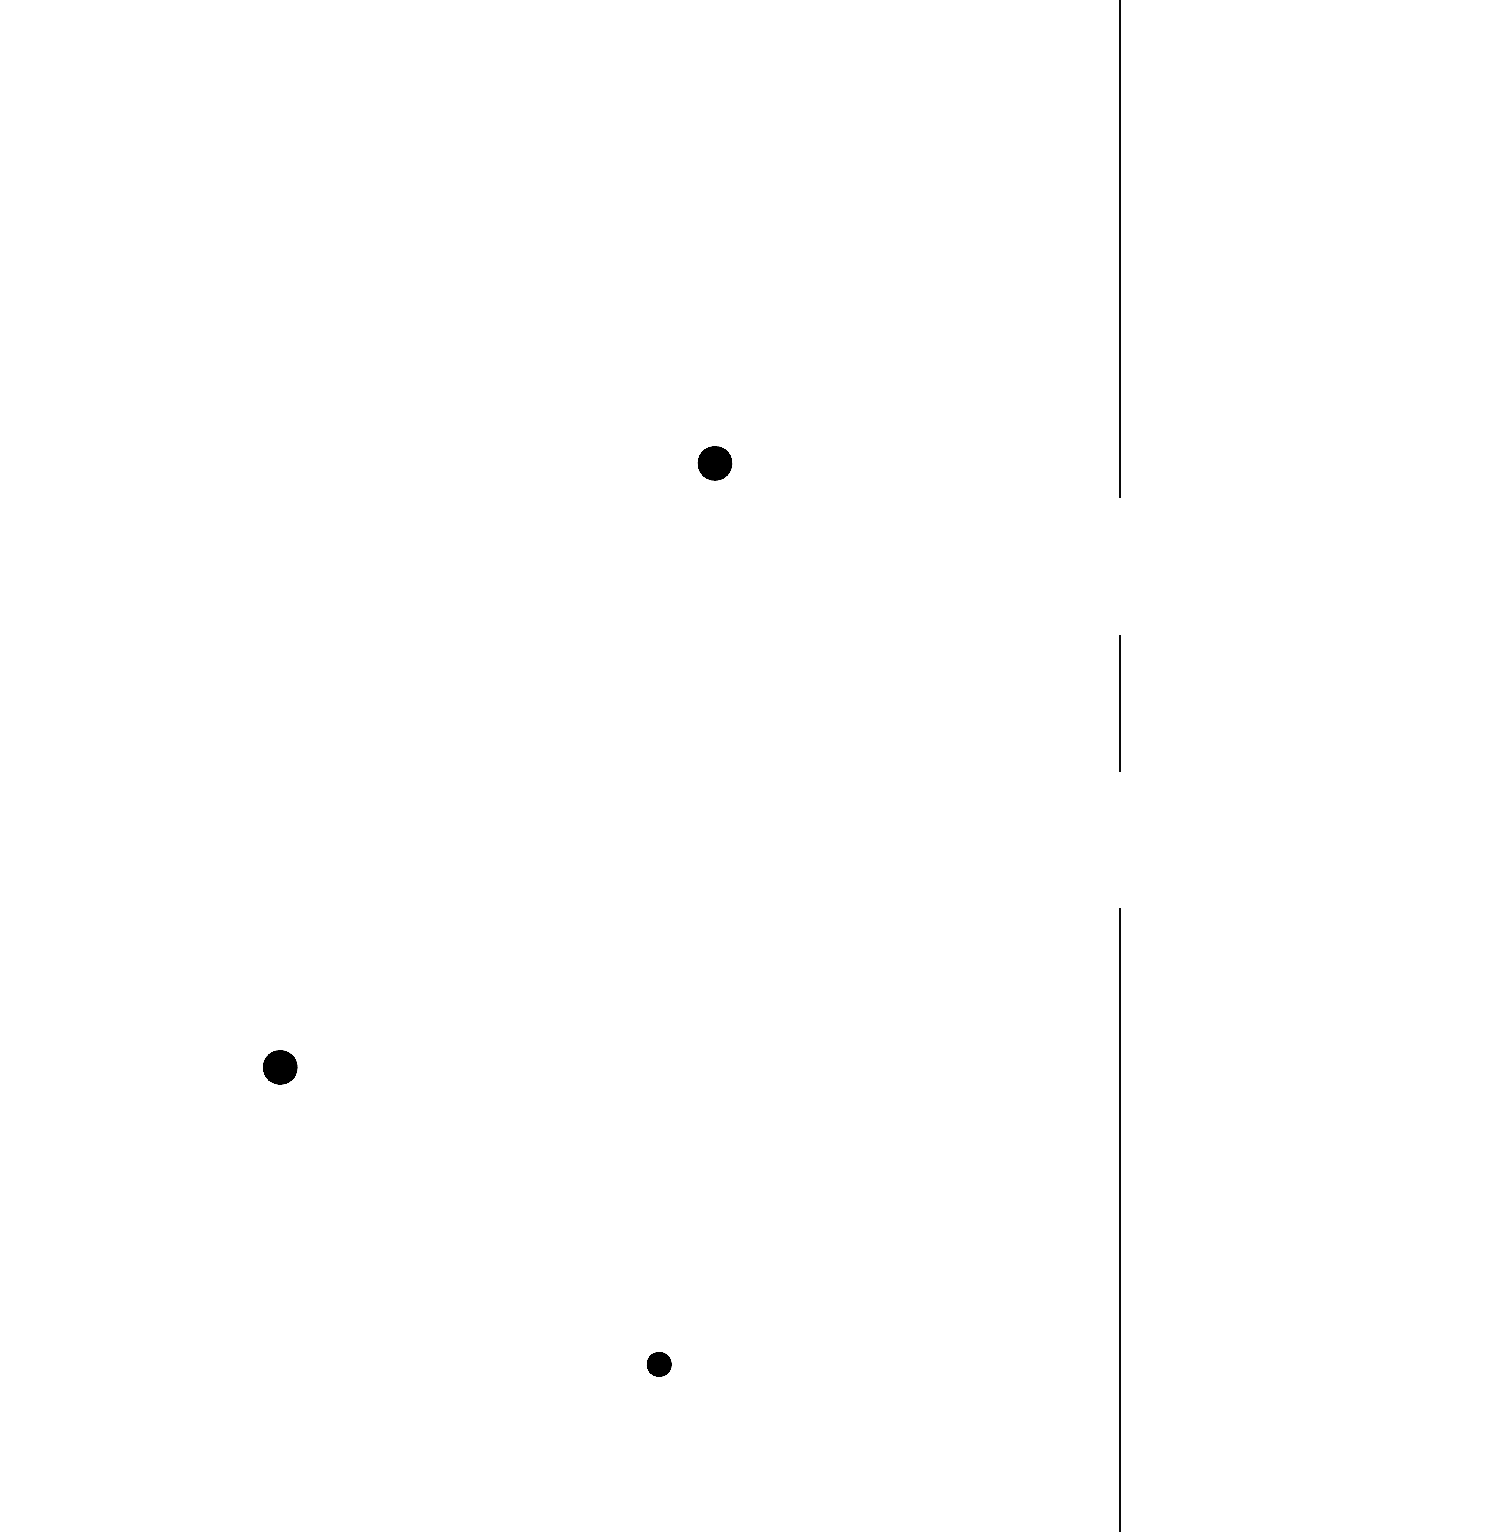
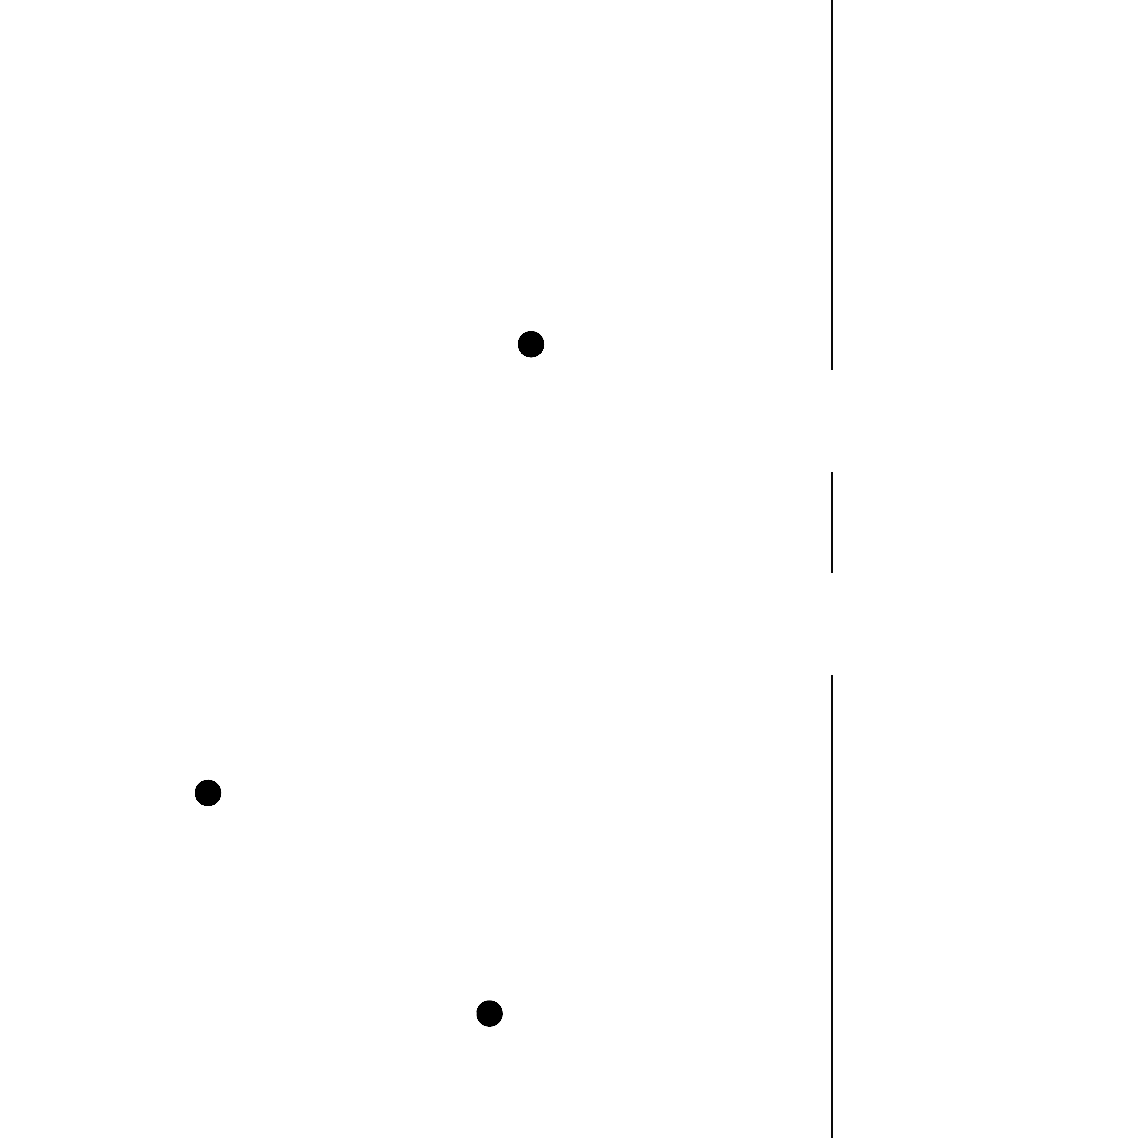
part: (659, 1364) -> (489, 1013), size x1.43

